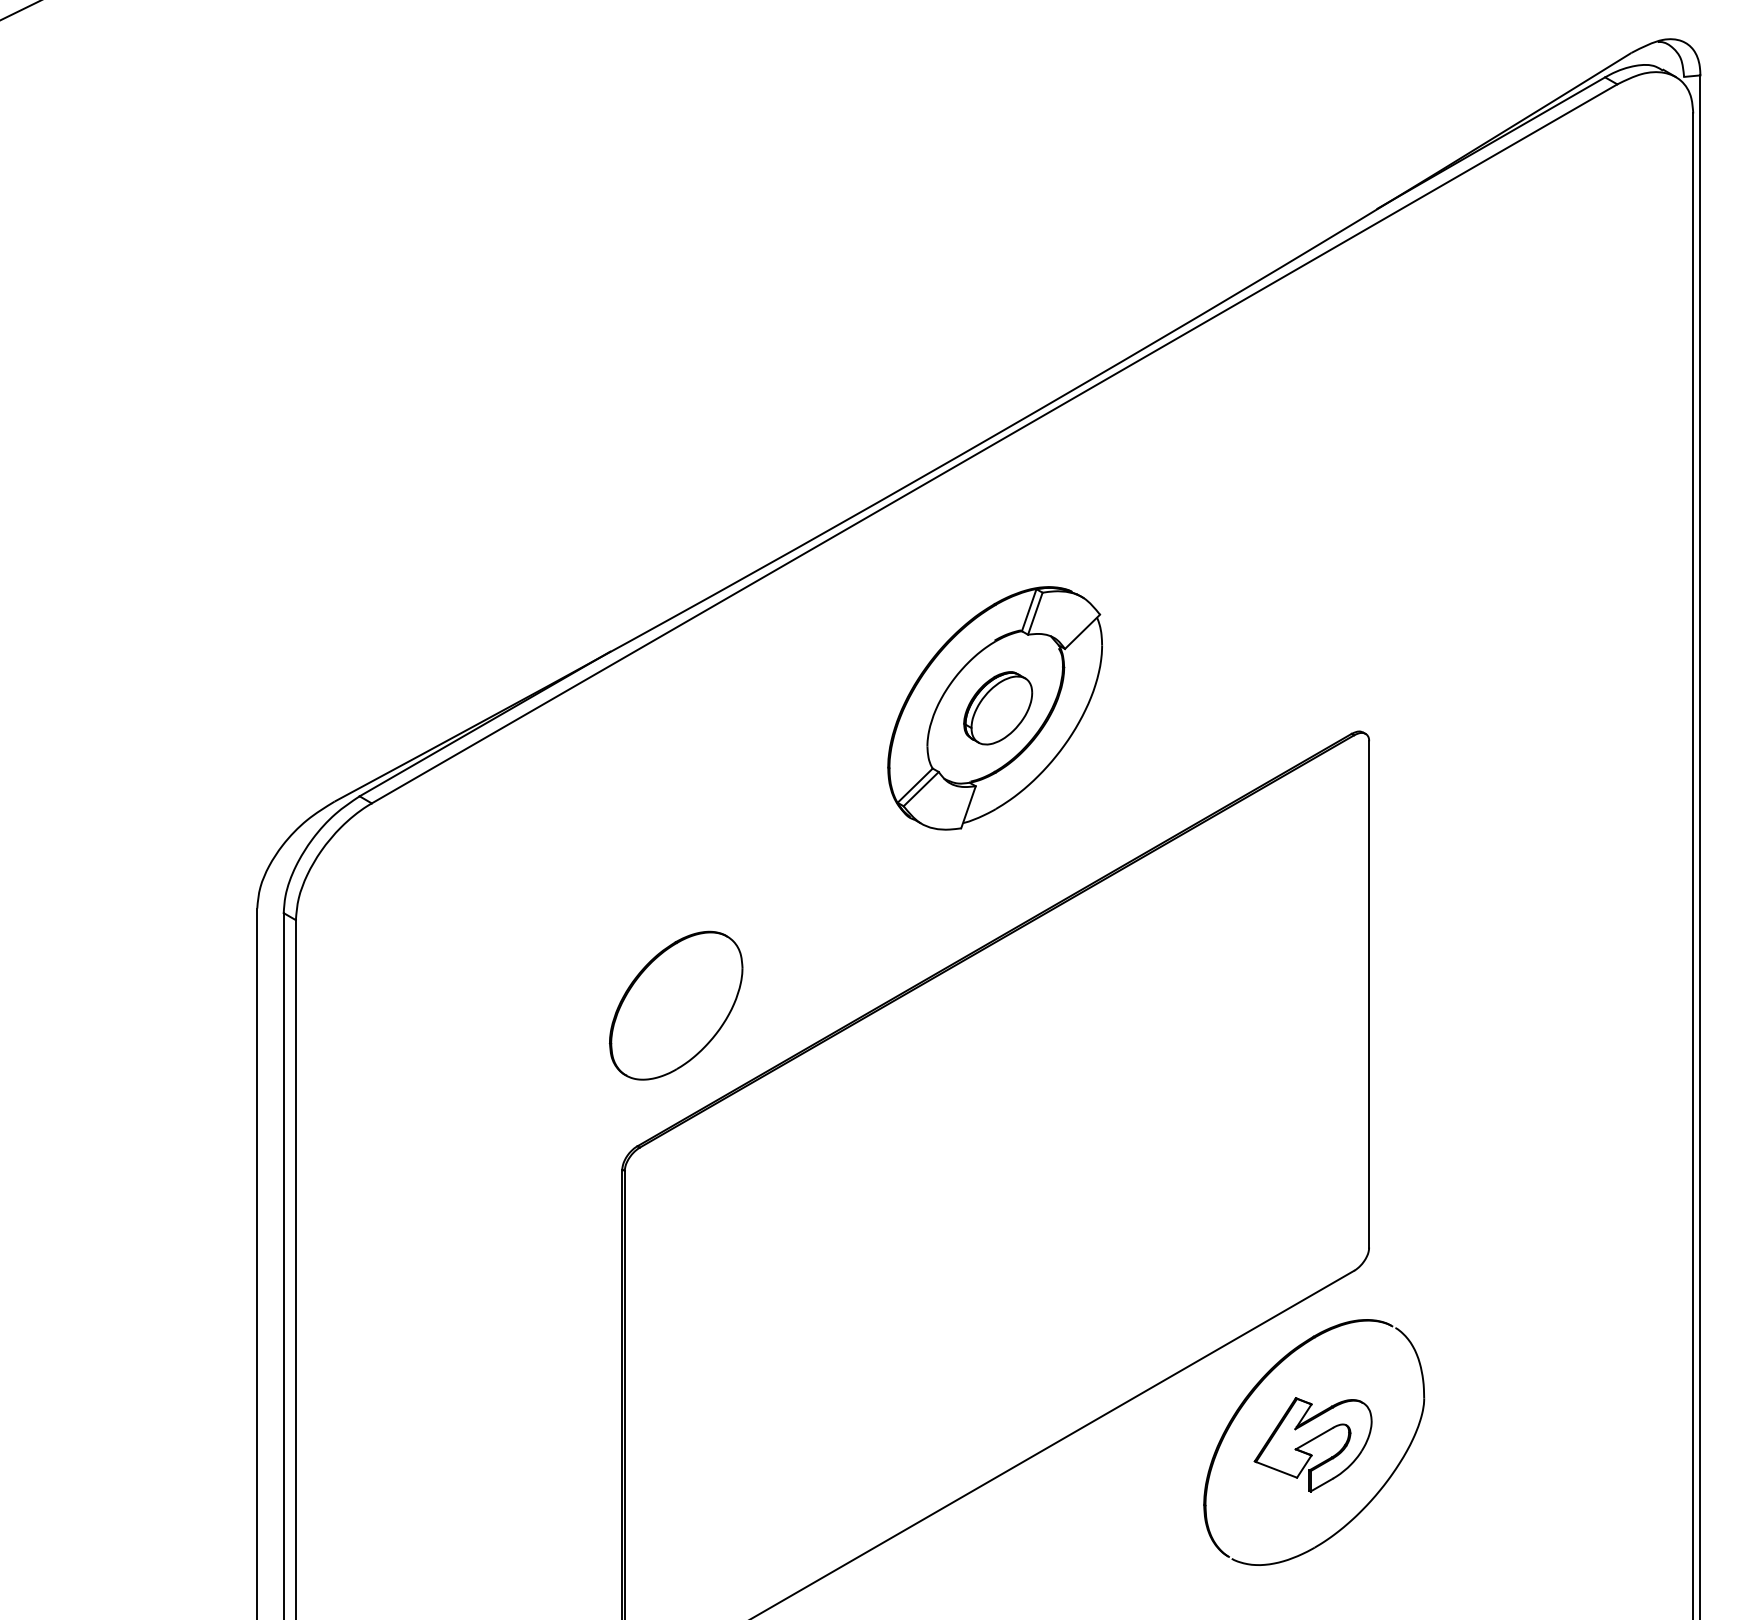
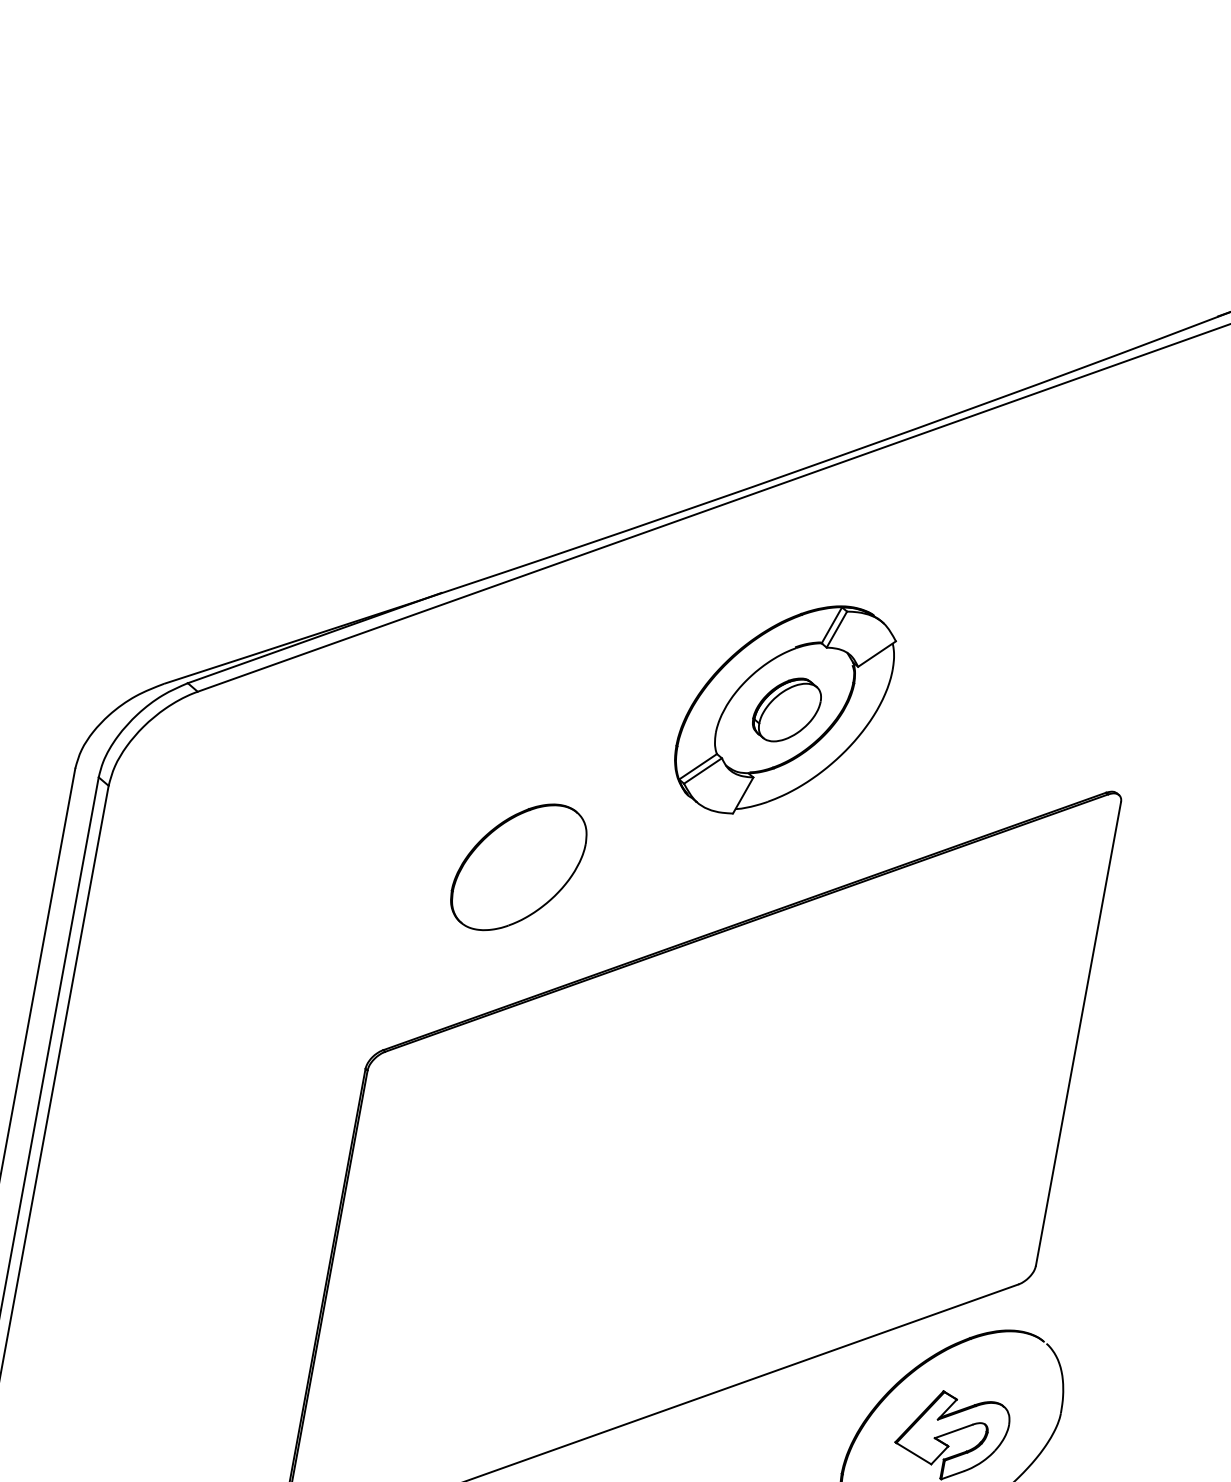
part: (675, 1005) -> (518, 867), moved

